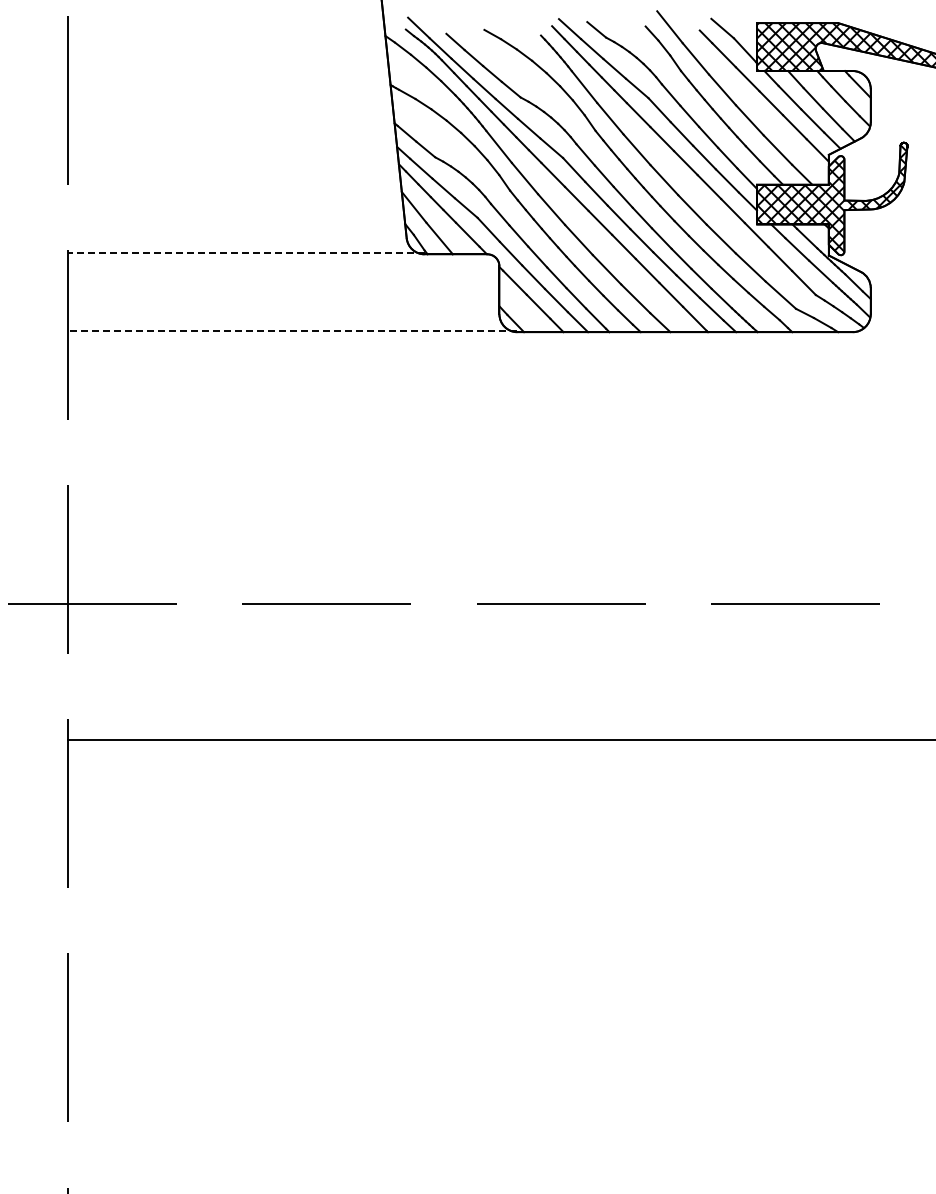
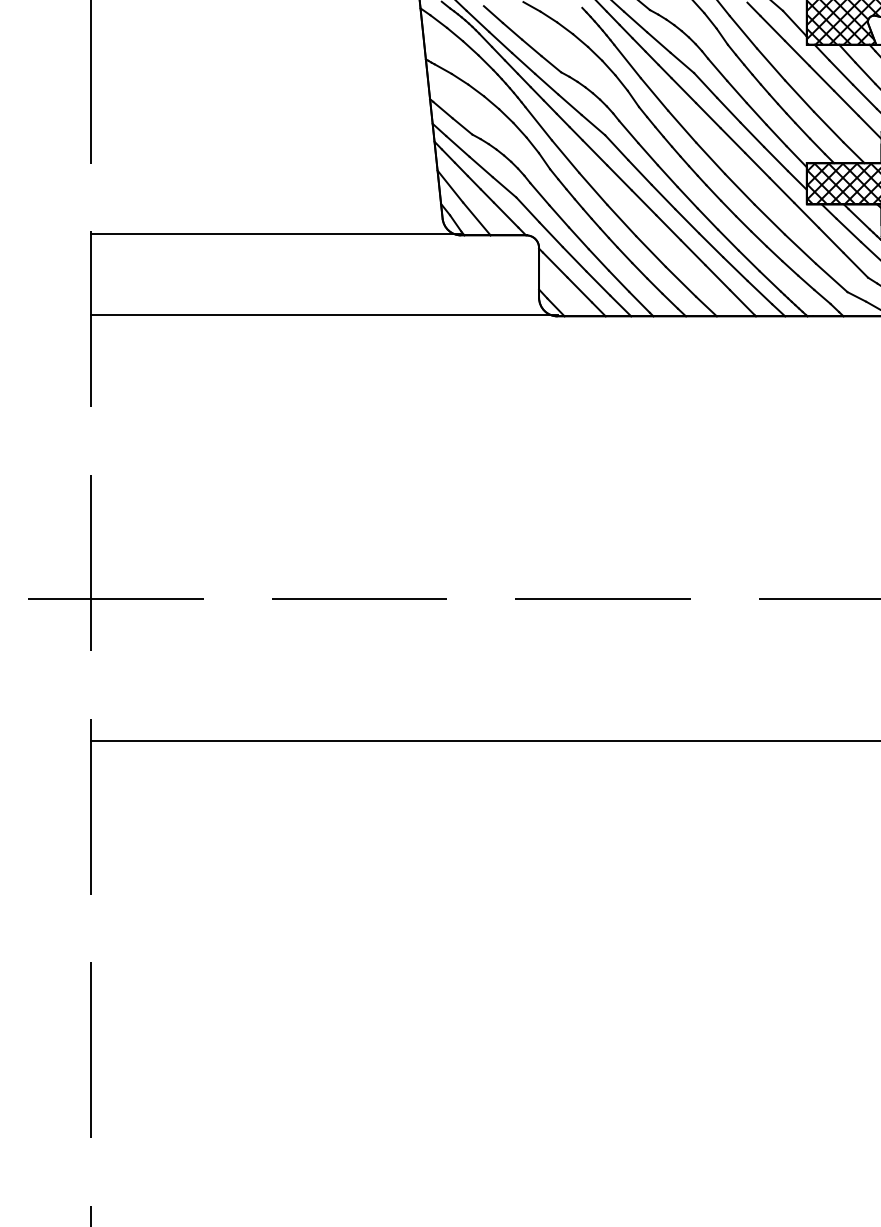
line: (246, 252) -> (276, 233), dashed -> solid
line: (292, 330) -> (323, 314), dashed -> solid

